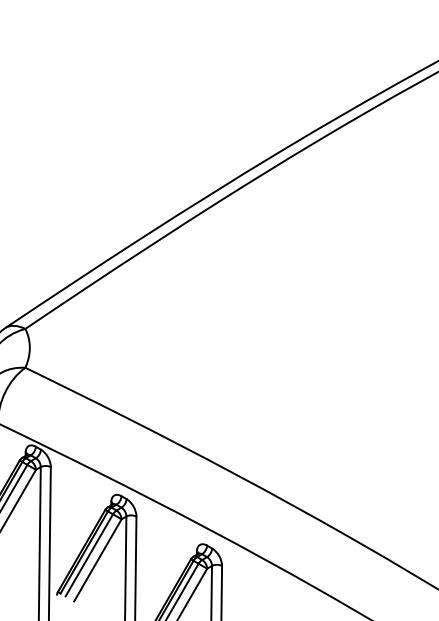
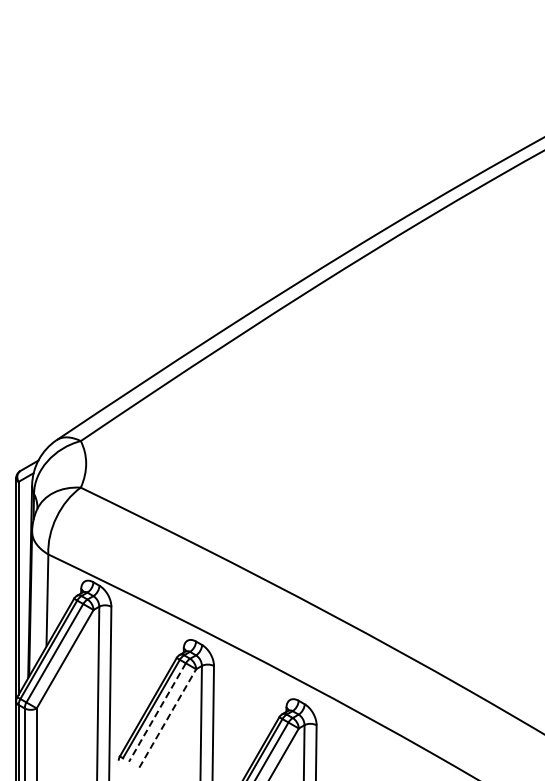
line: (89, 555) -> (157, 712), solid -> dashed
line: (97, 560) -> (167, 718), solid -> dashed

